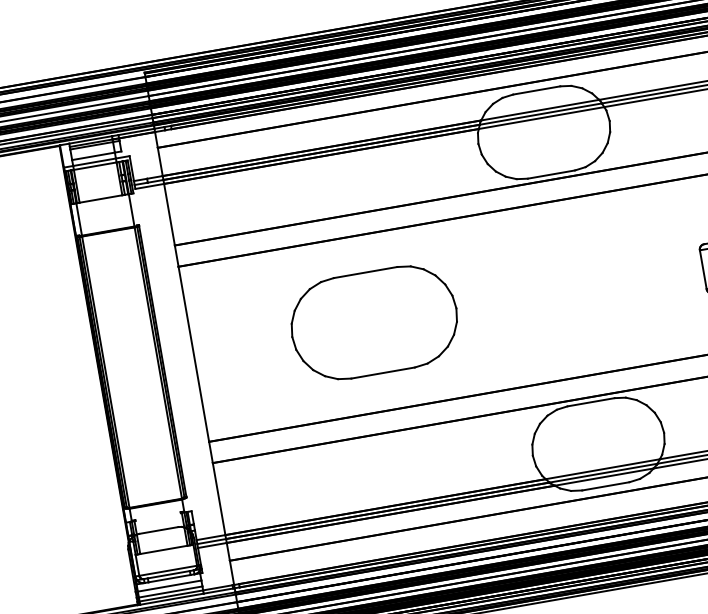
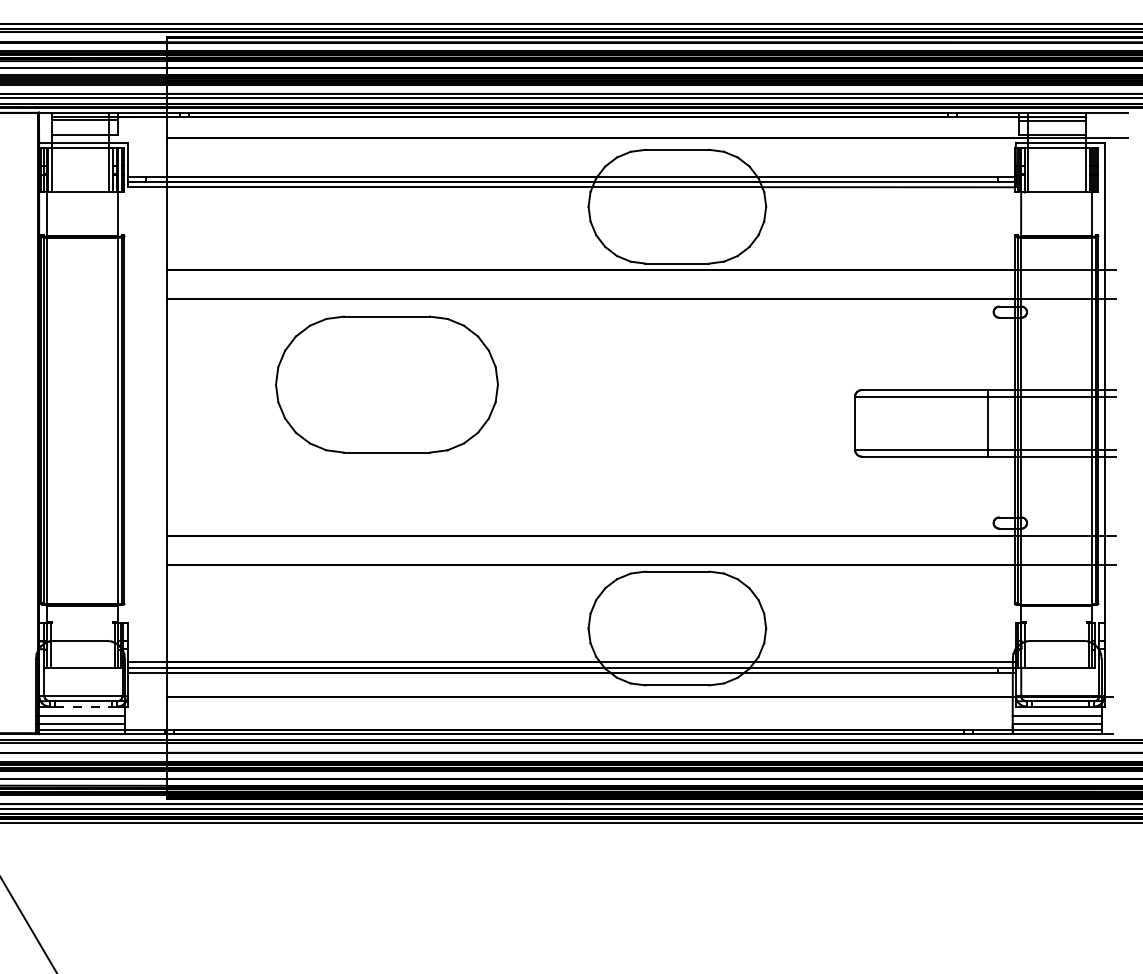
part: (373, 322) -> (386, 384), moved
line: (170, 578) -> (84, 706), solid -> dashed

